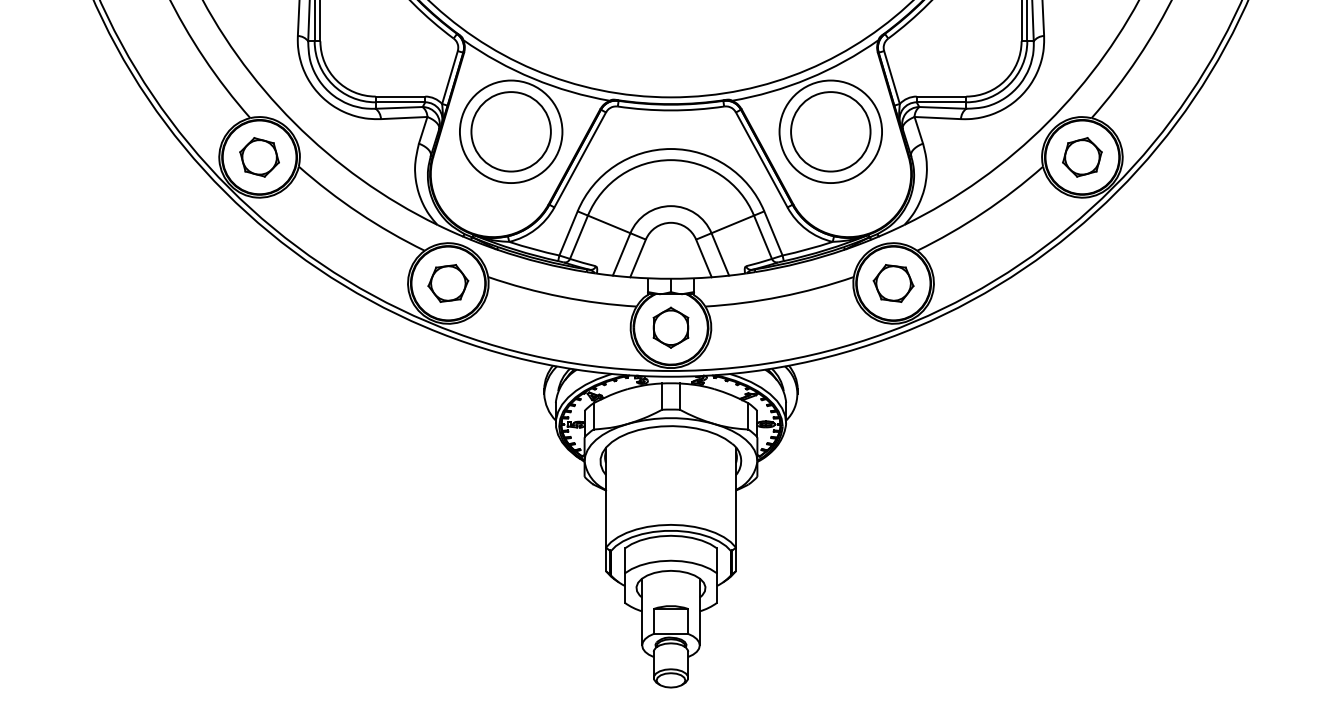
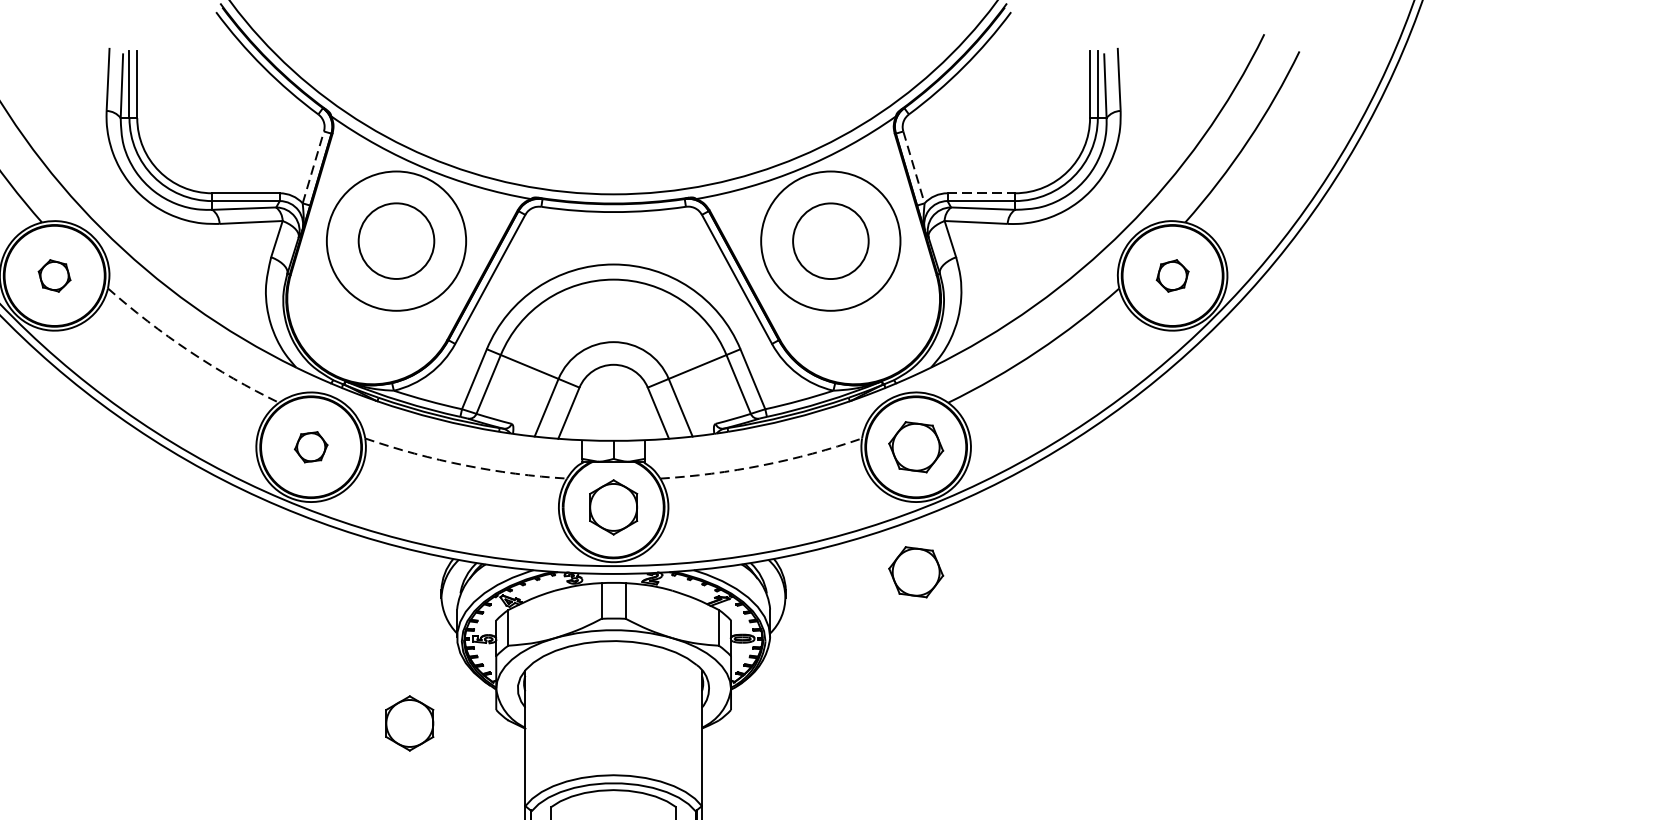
line: (449, 77) -> (312, 167), solid -> dashed
line: (892, 77) -> (914, 167), solid -> dashed
line: (941, 96) -> (981, 193), solid -> dashed
circle: (510, 131) -> (395, 240), size x0.7
circle: (830, 131) -> (830, 240), size x0.7
part: (259, 157) -> (54, 276), size x0.6
part: (1082, 157) -> (1172, 276), size x0.6
arc: (358, 212) -> (189, 350), solid -> dashed
part: (448, 283) -> (311, 447), size x0.6
arc: (561, 296) -> (464, 464), solid -> dashed
arc: (780, 296) -> (762, 464), solid -> dashed
part: (893, 375) -> (915, 572), added
part: (520, 486) -> (409, 723), added

